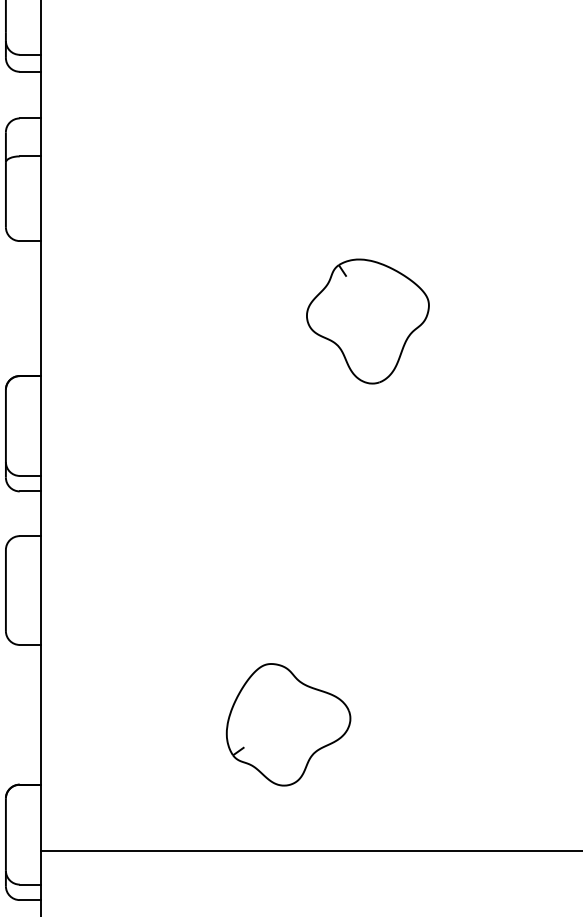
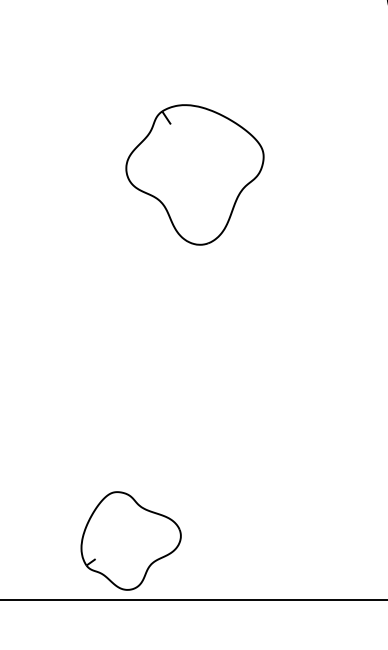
part: (367, 321) -> (194, 174), size x1.4
part: (288, 724) -> (131, 540), moved

